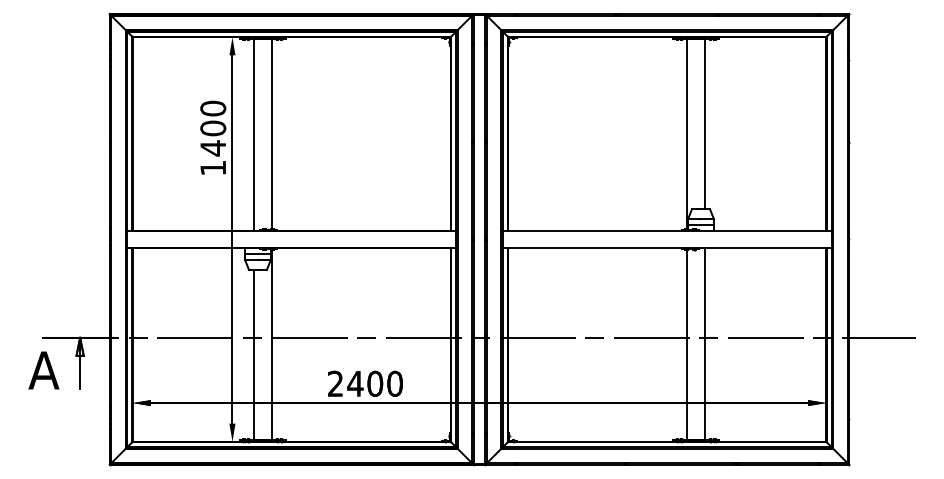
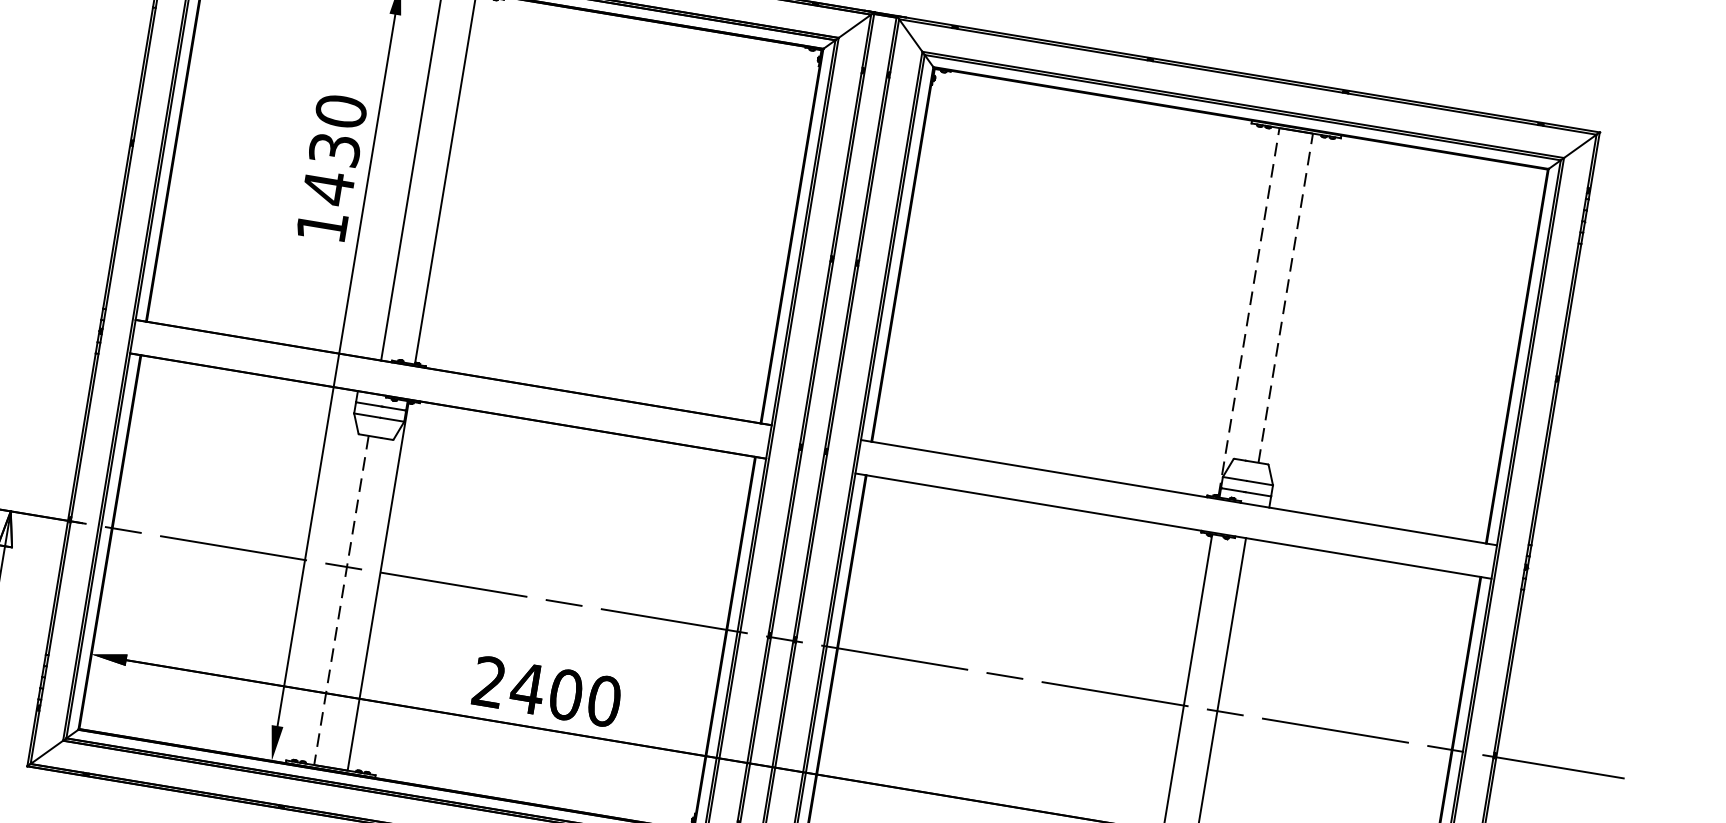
line: (704, 123) -> (1285, 297), solid -> dashed
text: (213, 128) -> (335, 149), 1400 -> 1430
line: (687, 133) -> (1249, 311), solid -> dashed
line: (254, 355) -> (341, 601), solid -> dashed

